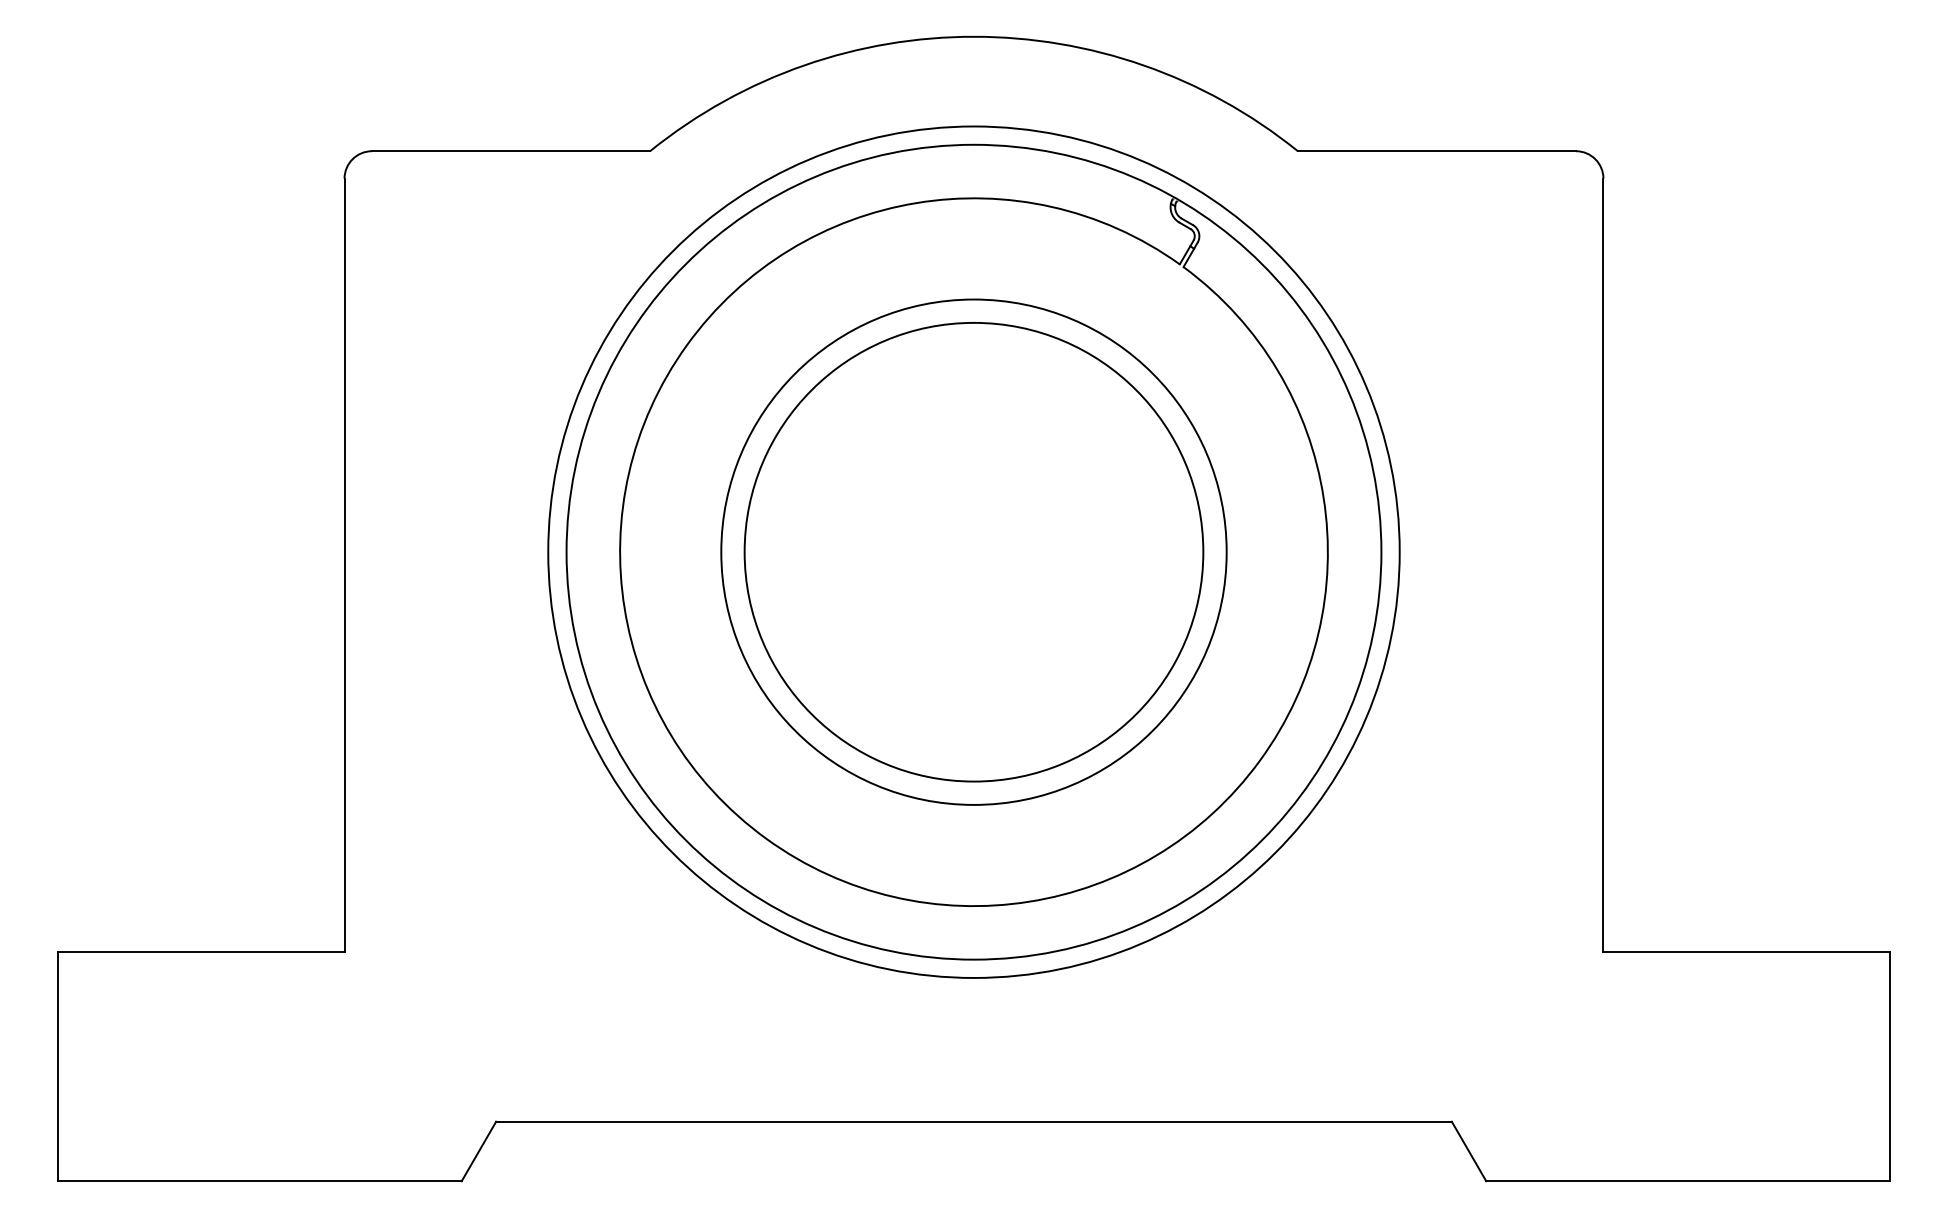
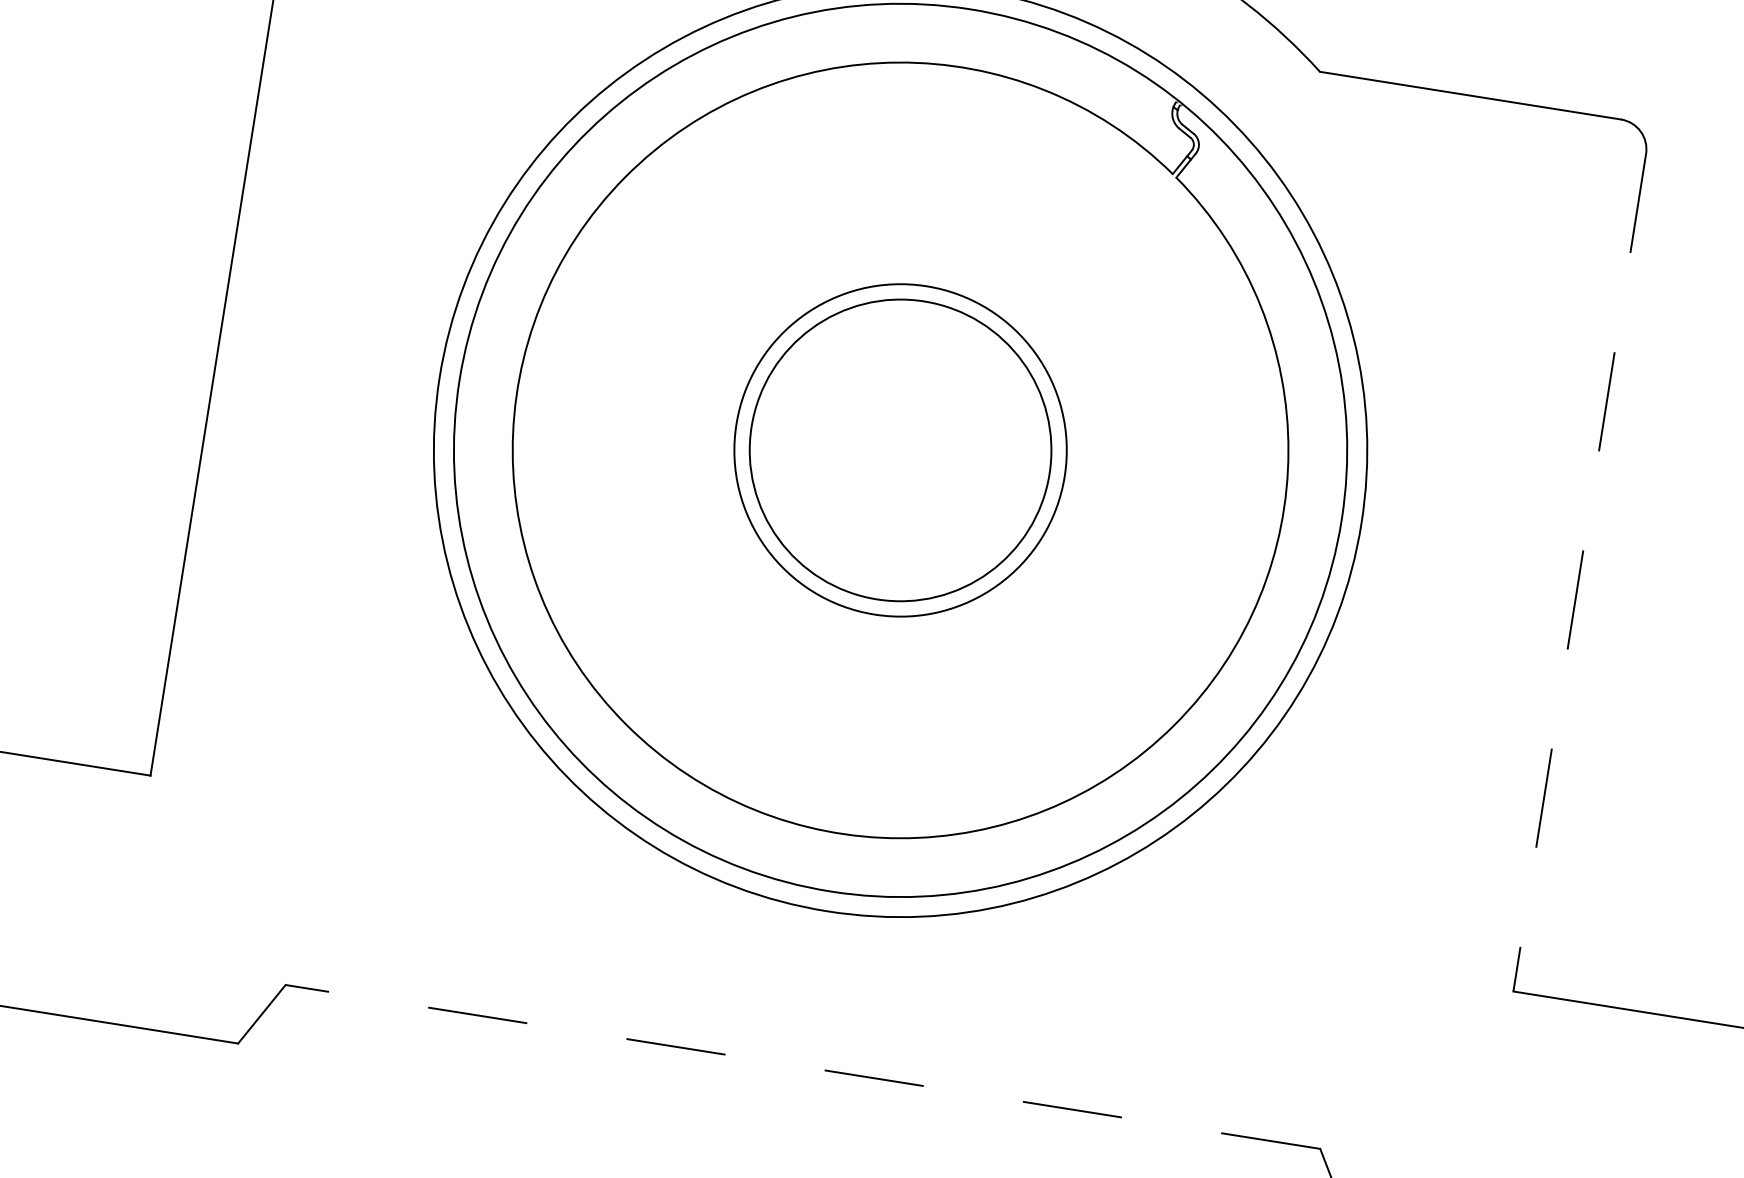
circle: (973, 551) -> (900, 449), size x0.6
circle: (973, 551) -> (900, 449), size x0.6
line: (1603, 565) -> (1579, 572), solid -> dashed
line: (973, 1121) -> (802, 1066), solid -> dashed

